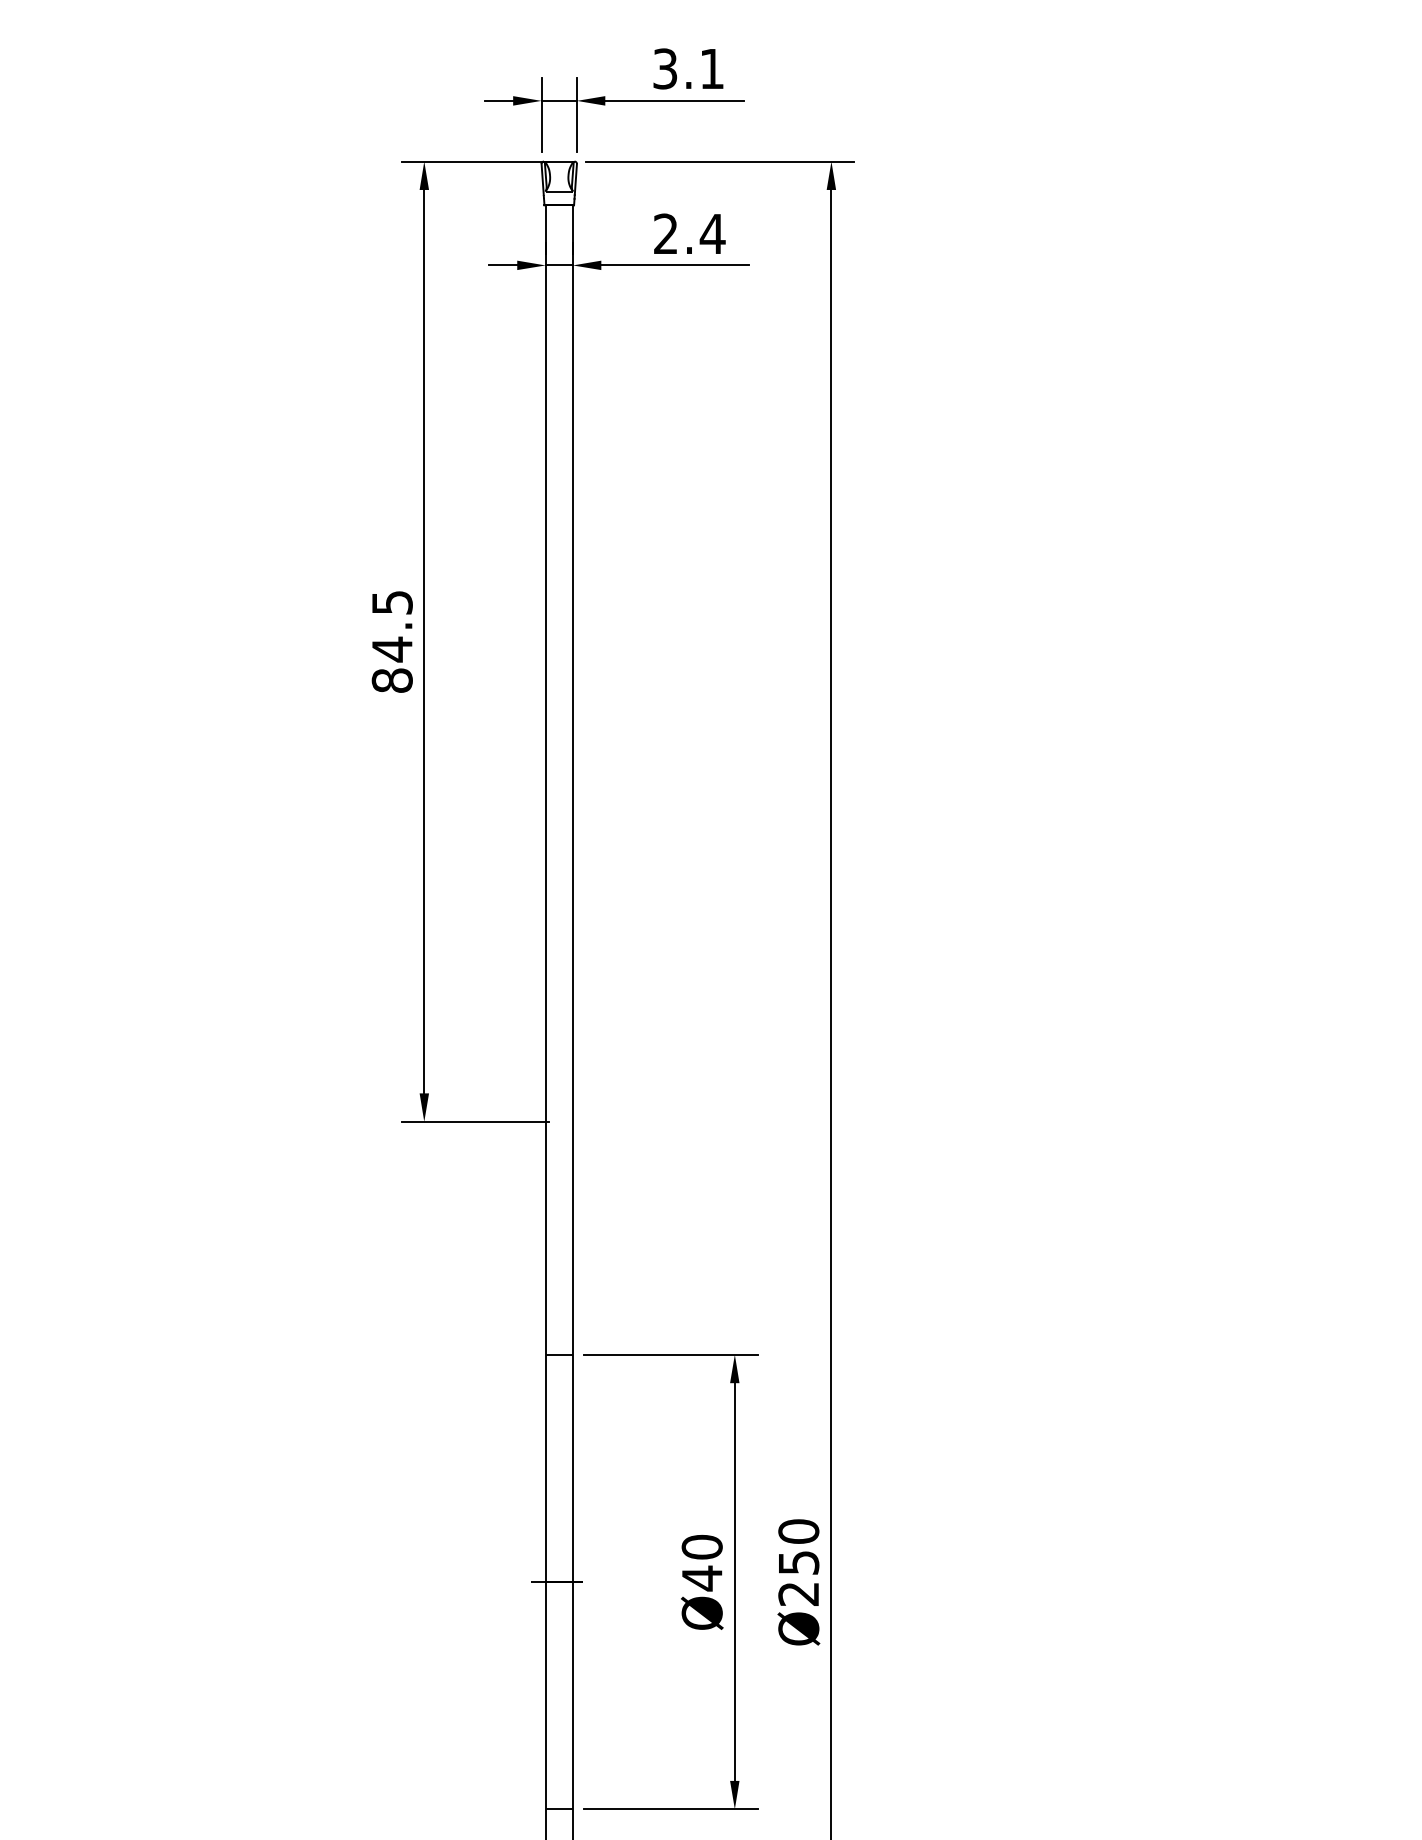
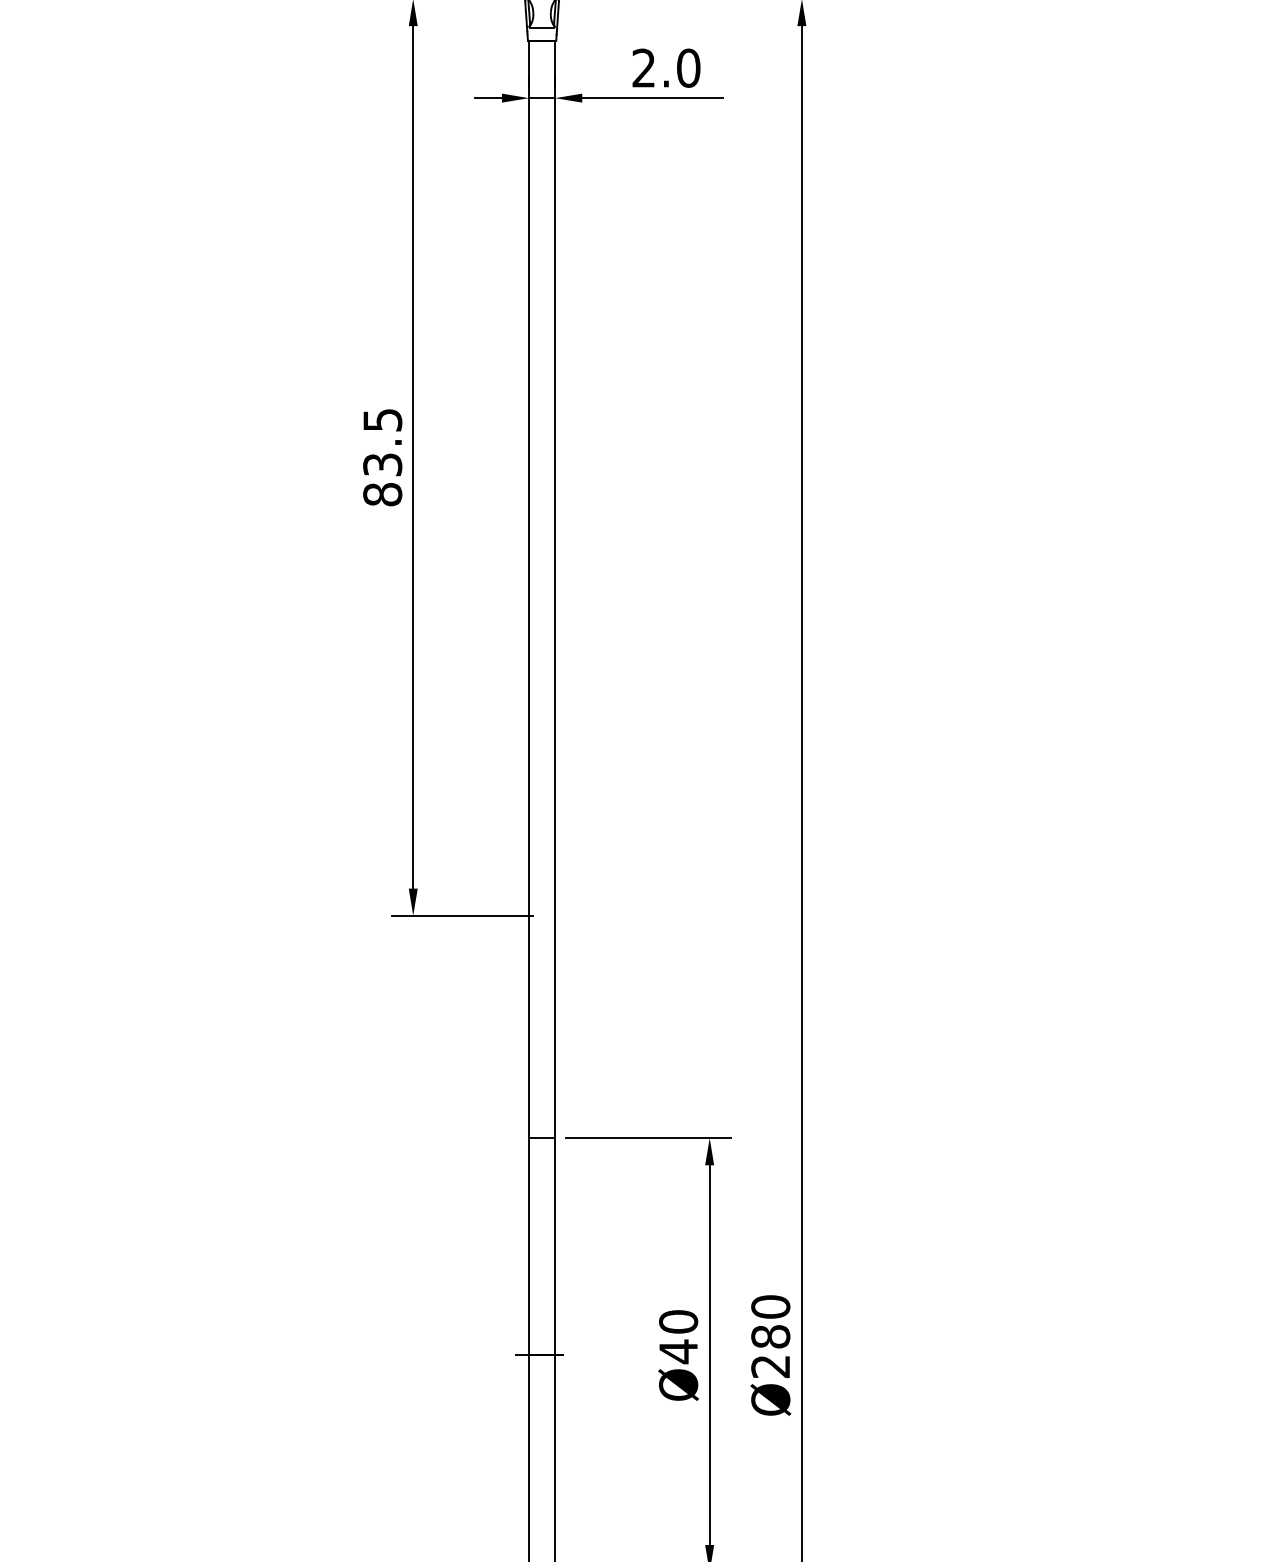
text: (712, 233) -> (688, 67), 2.4 -> 2.0
text: (391, 649) -> (381, 464), 84.5 -> 83.5
text: (798, 1562) -> (770, 1336), Ø250 -> Ø280

